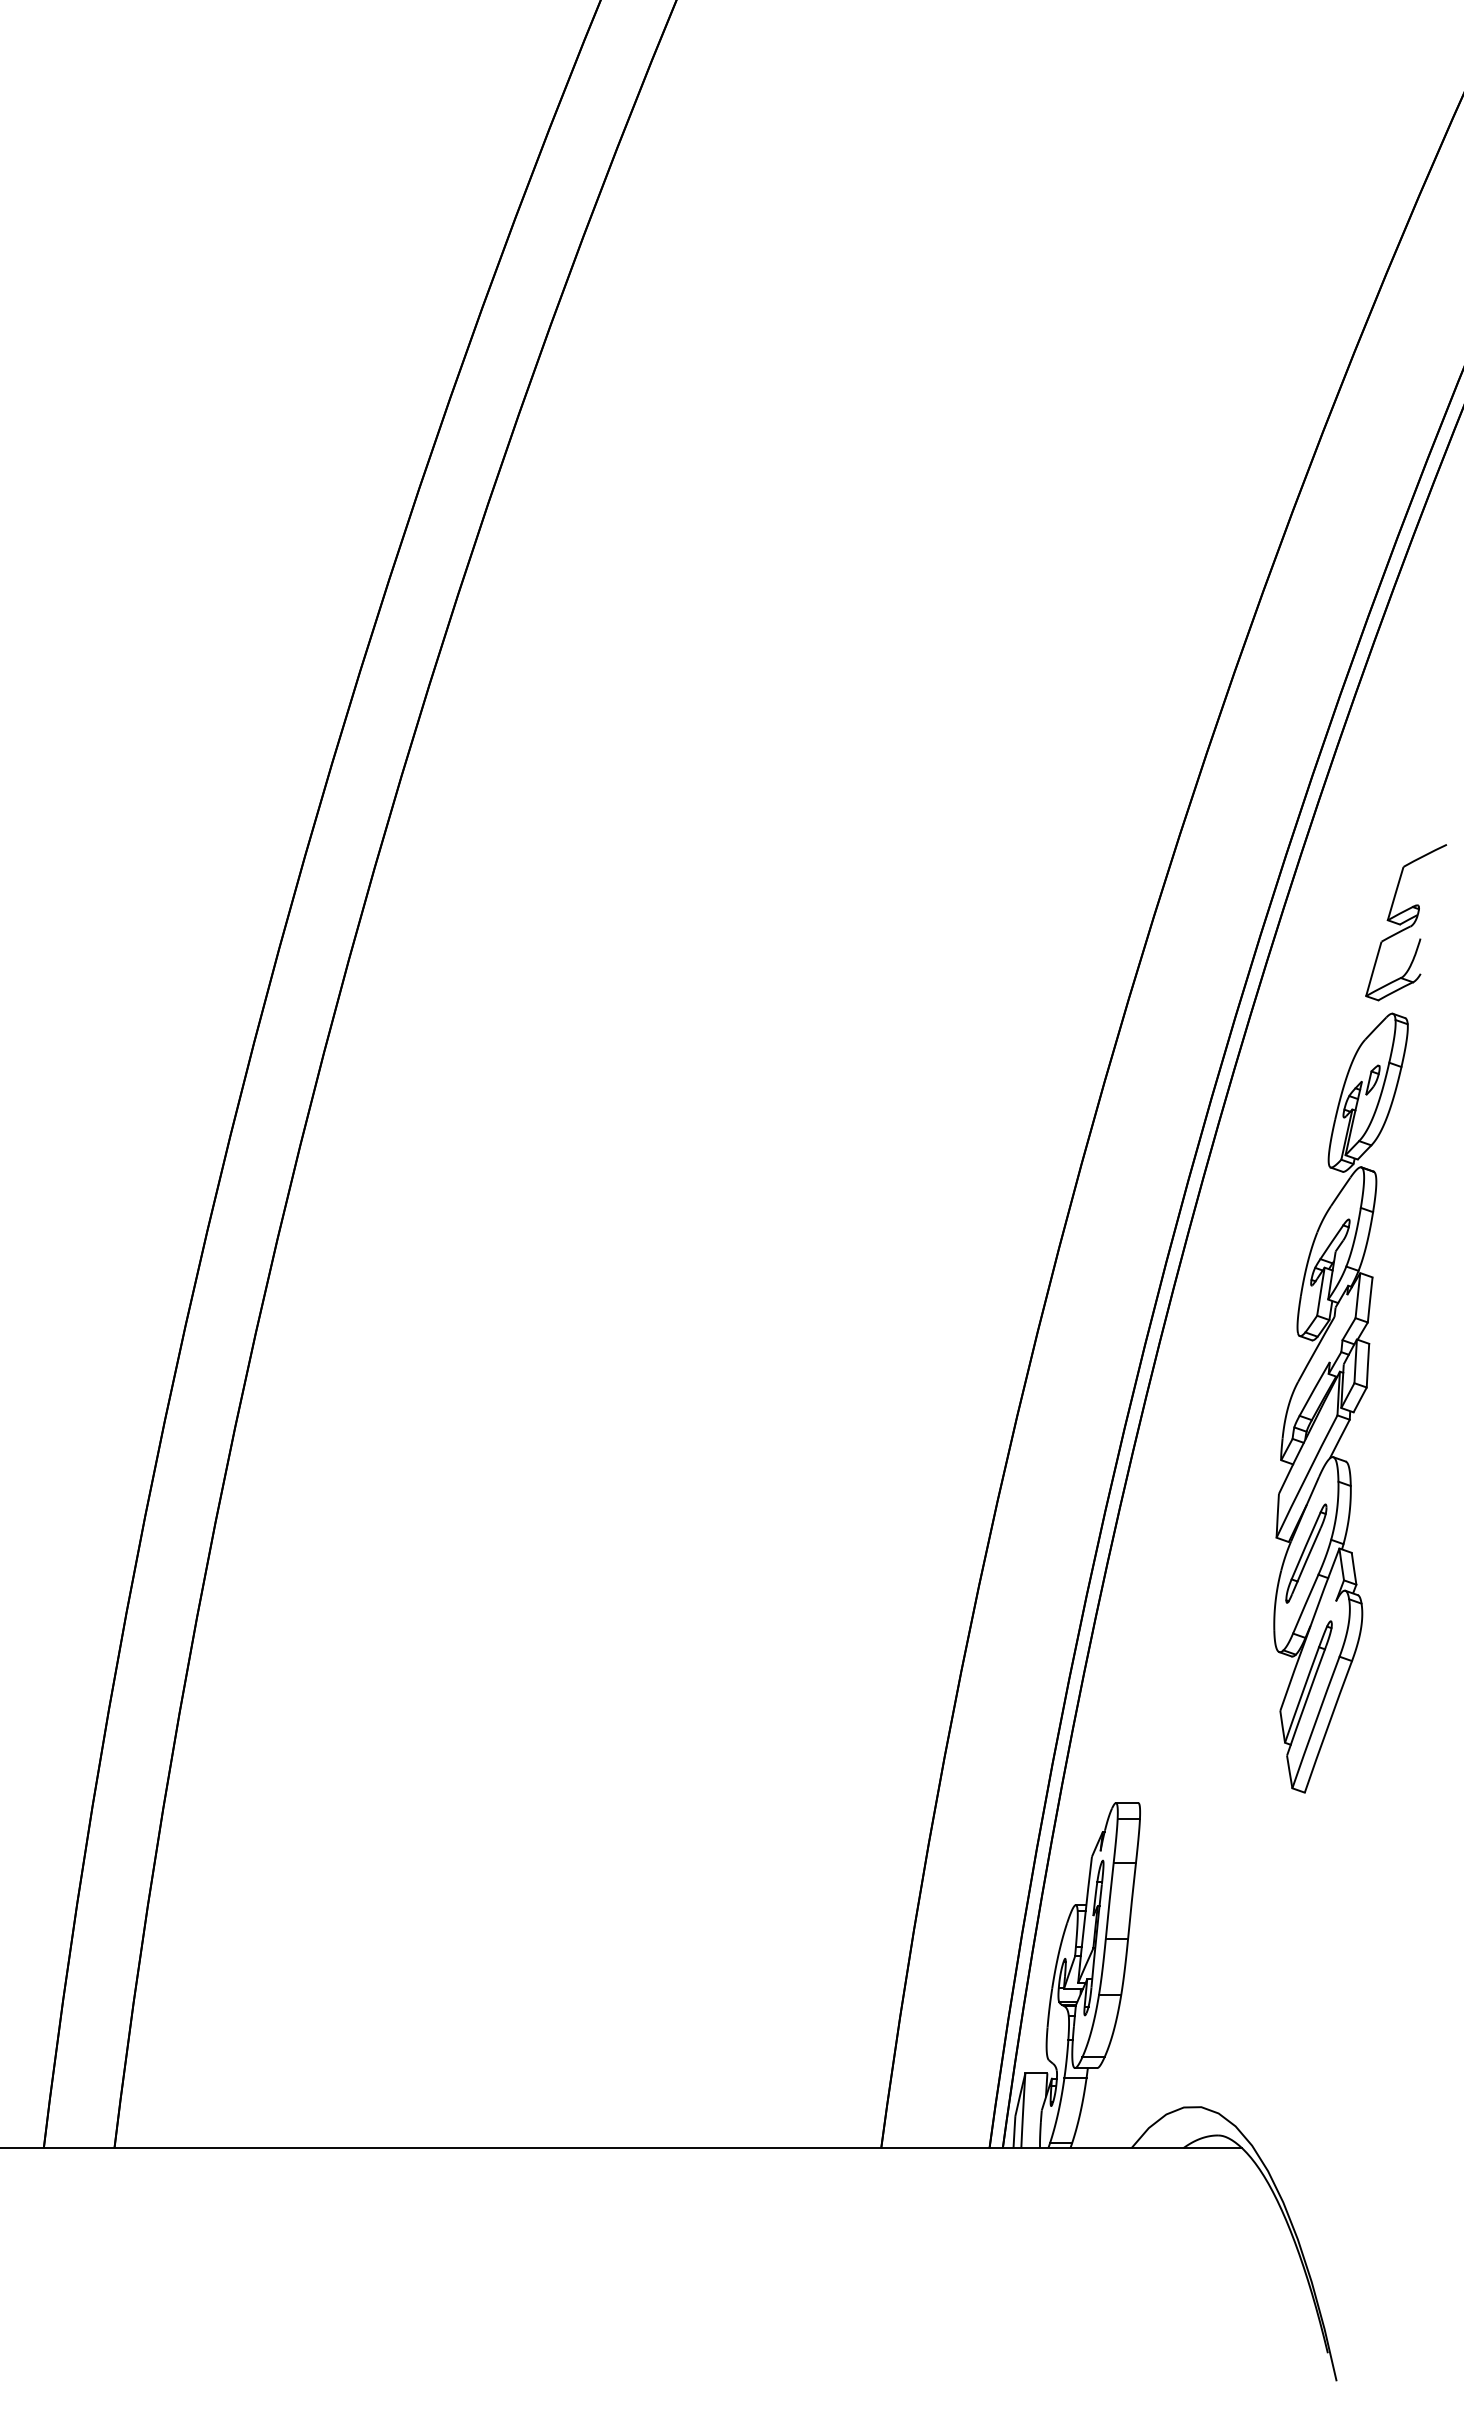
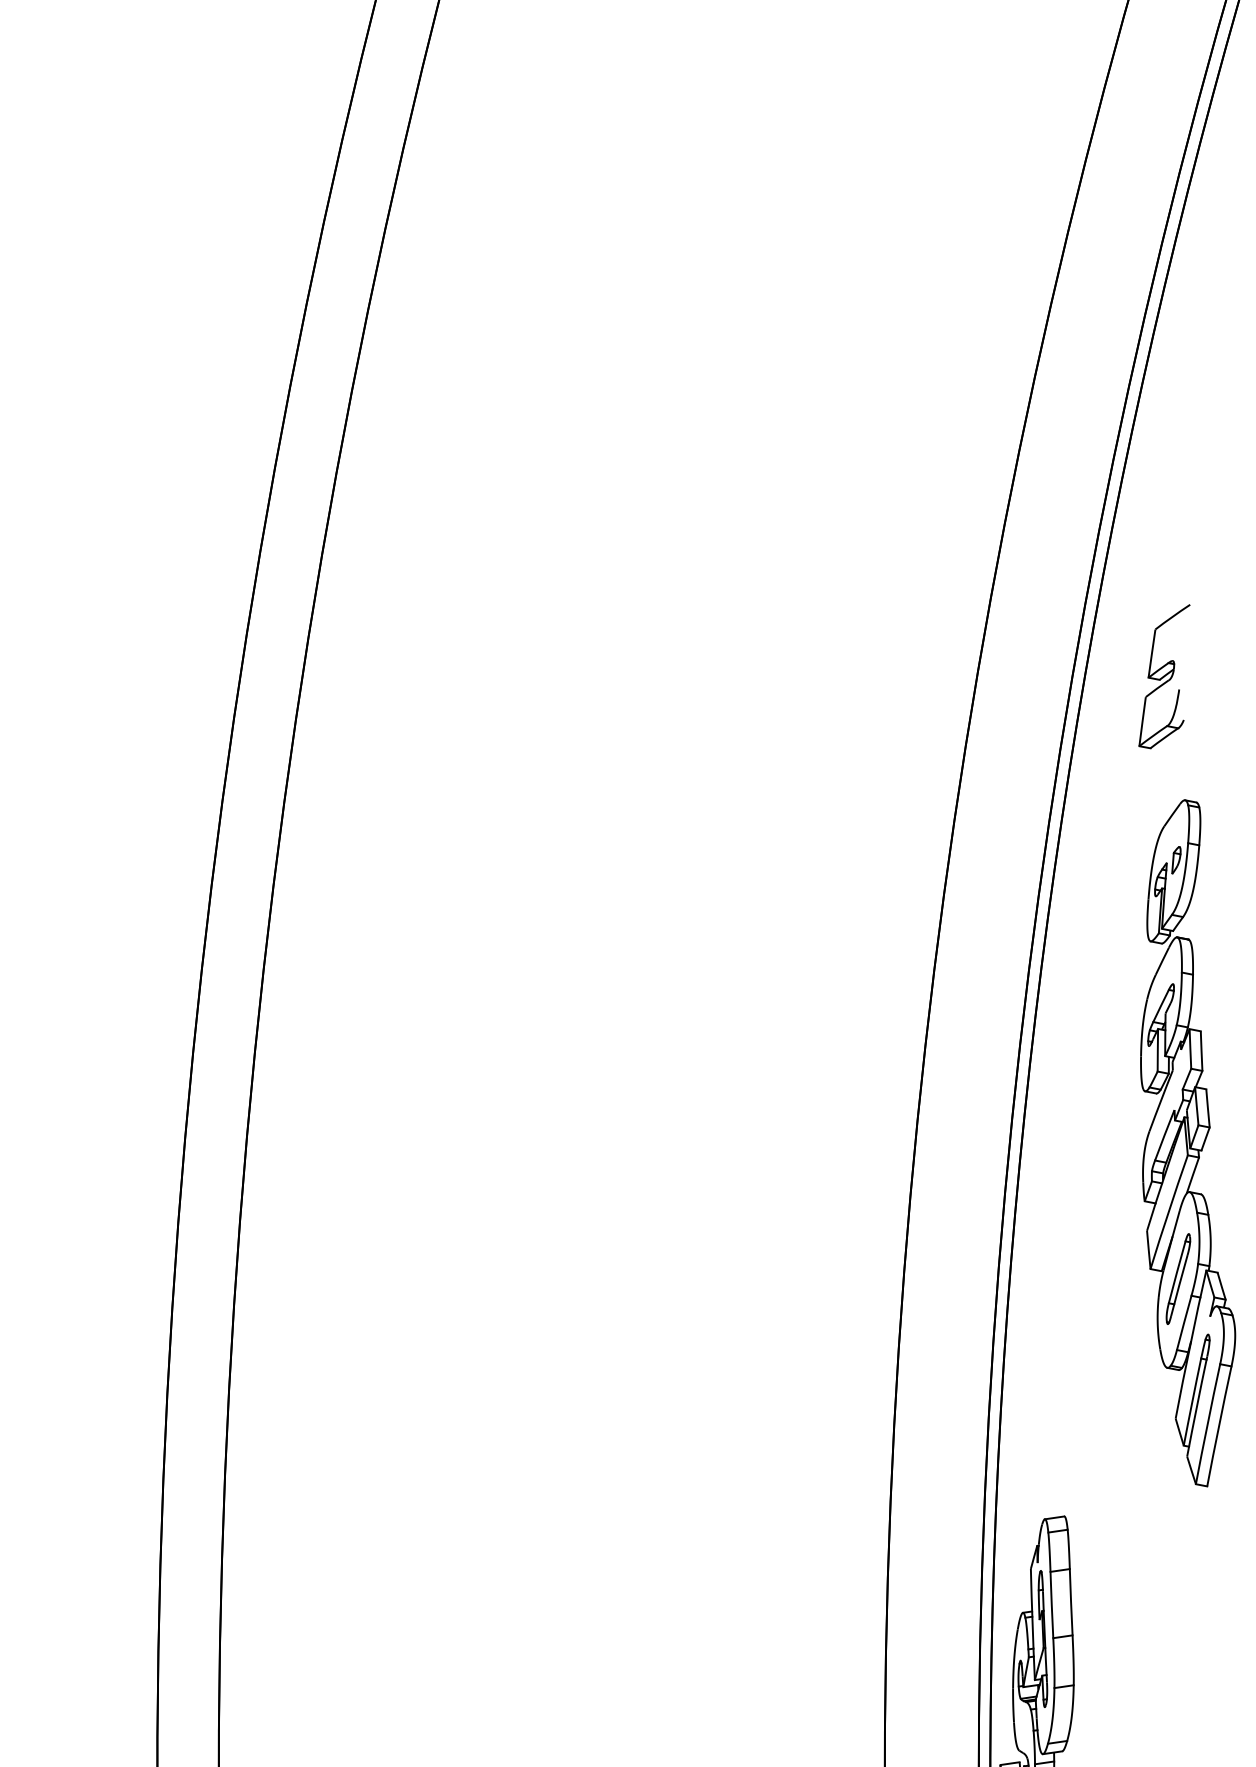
part: (1406, 922) -> (1165, 677), moved

